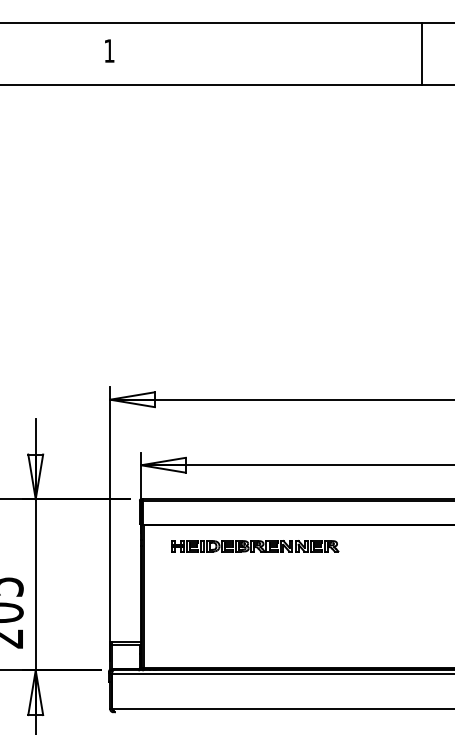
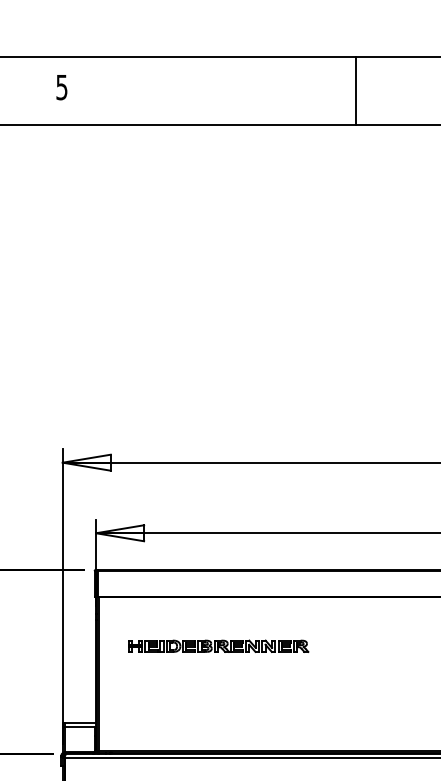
text: (109, 50) -> (62, 86), 1 -> 5
line: (421, 53) -> (355, 90), moved
part: (255, 546) -> (219, 646), moved

